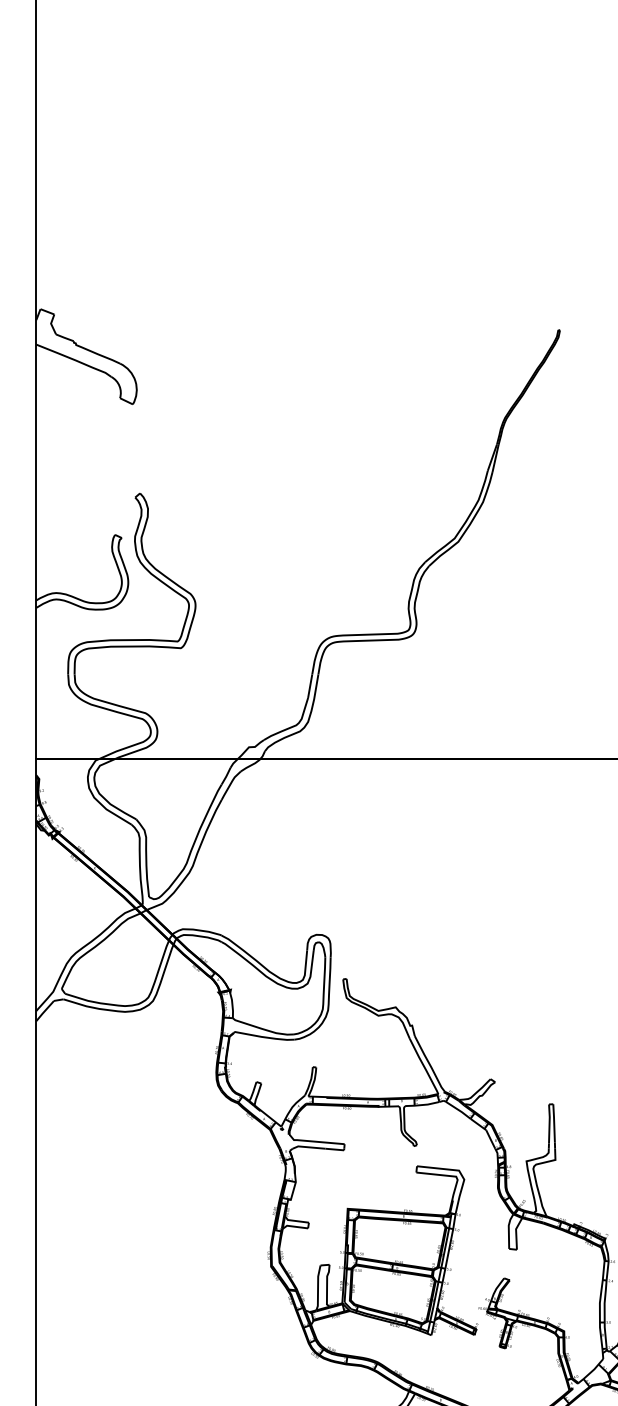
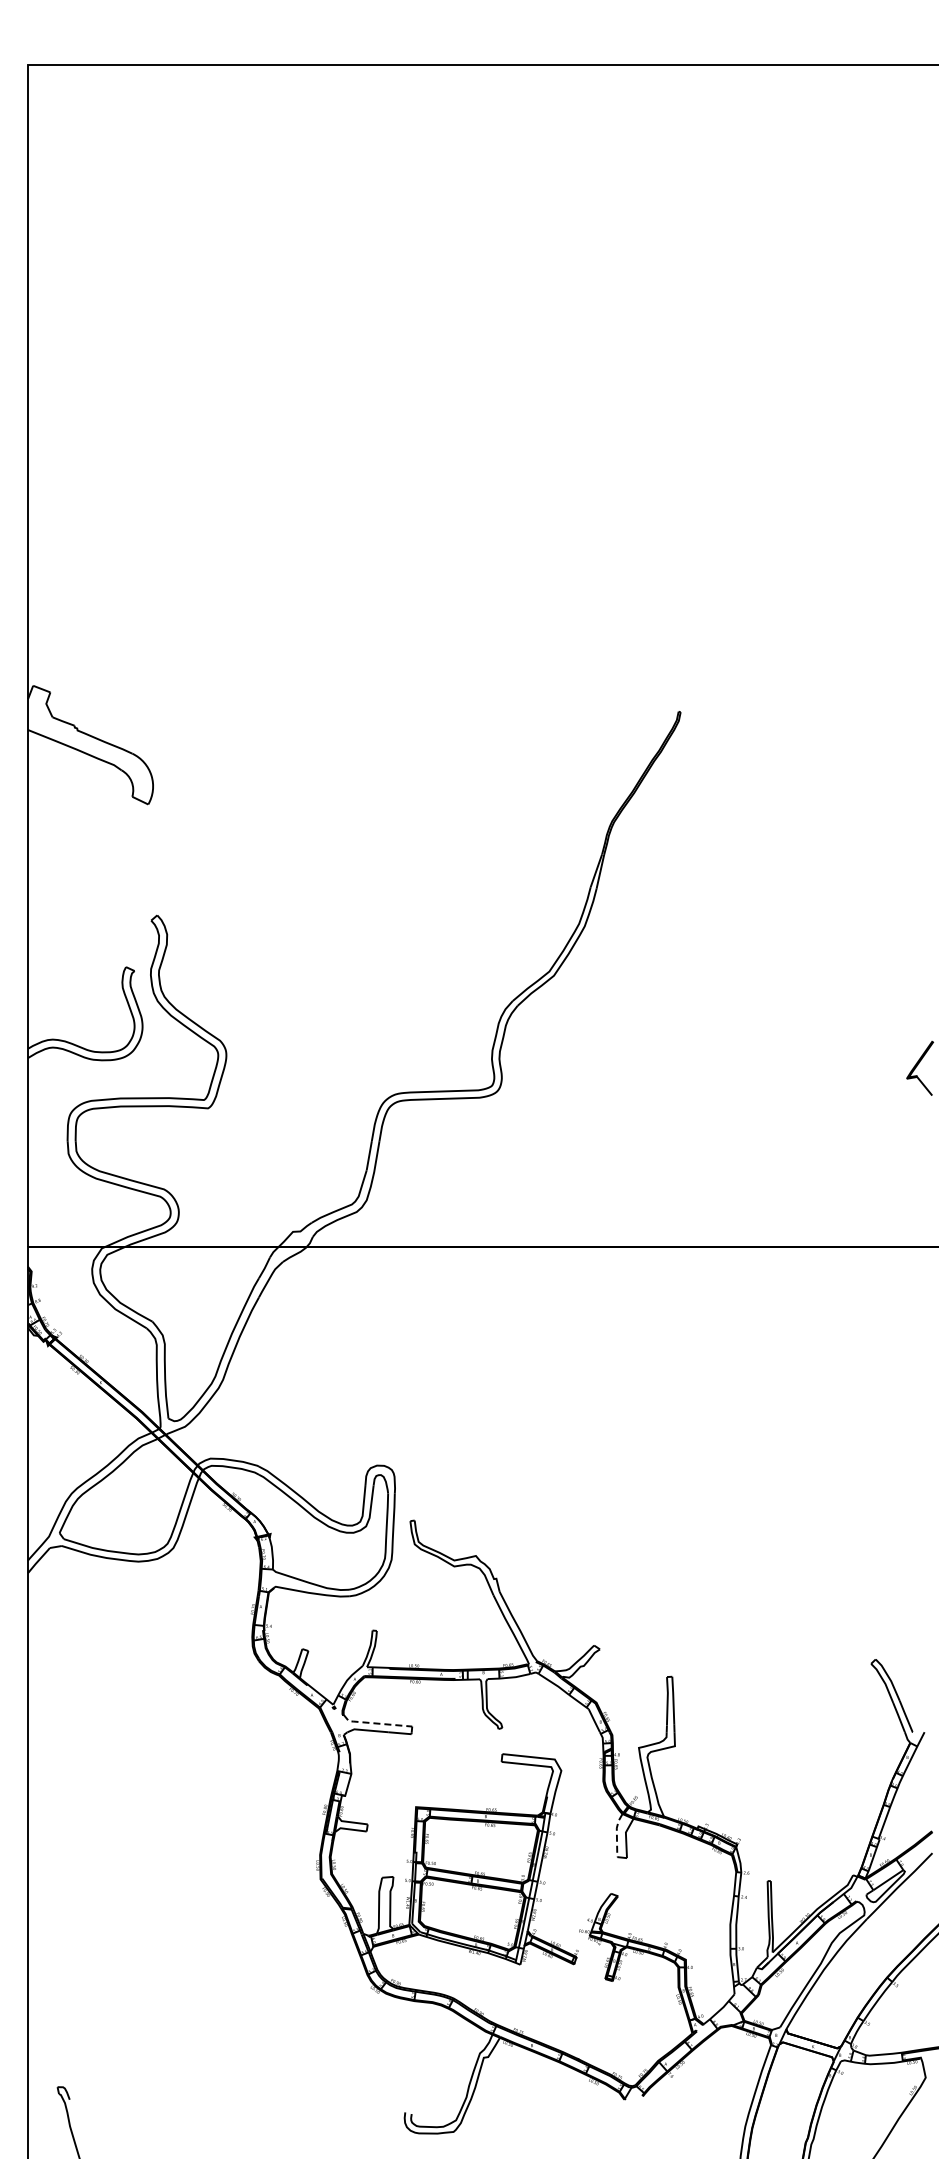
line: (315, 1141) -> (375, 1723), solid -> dashed
line: (508, 1229) -> (616, 1833), solid -> dashed

